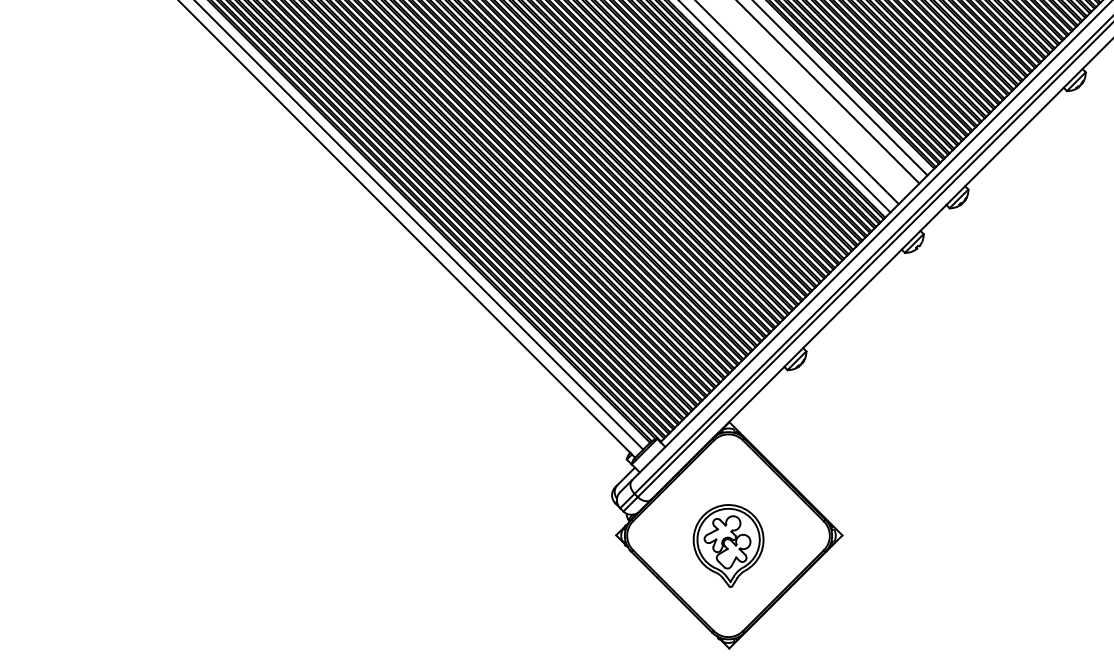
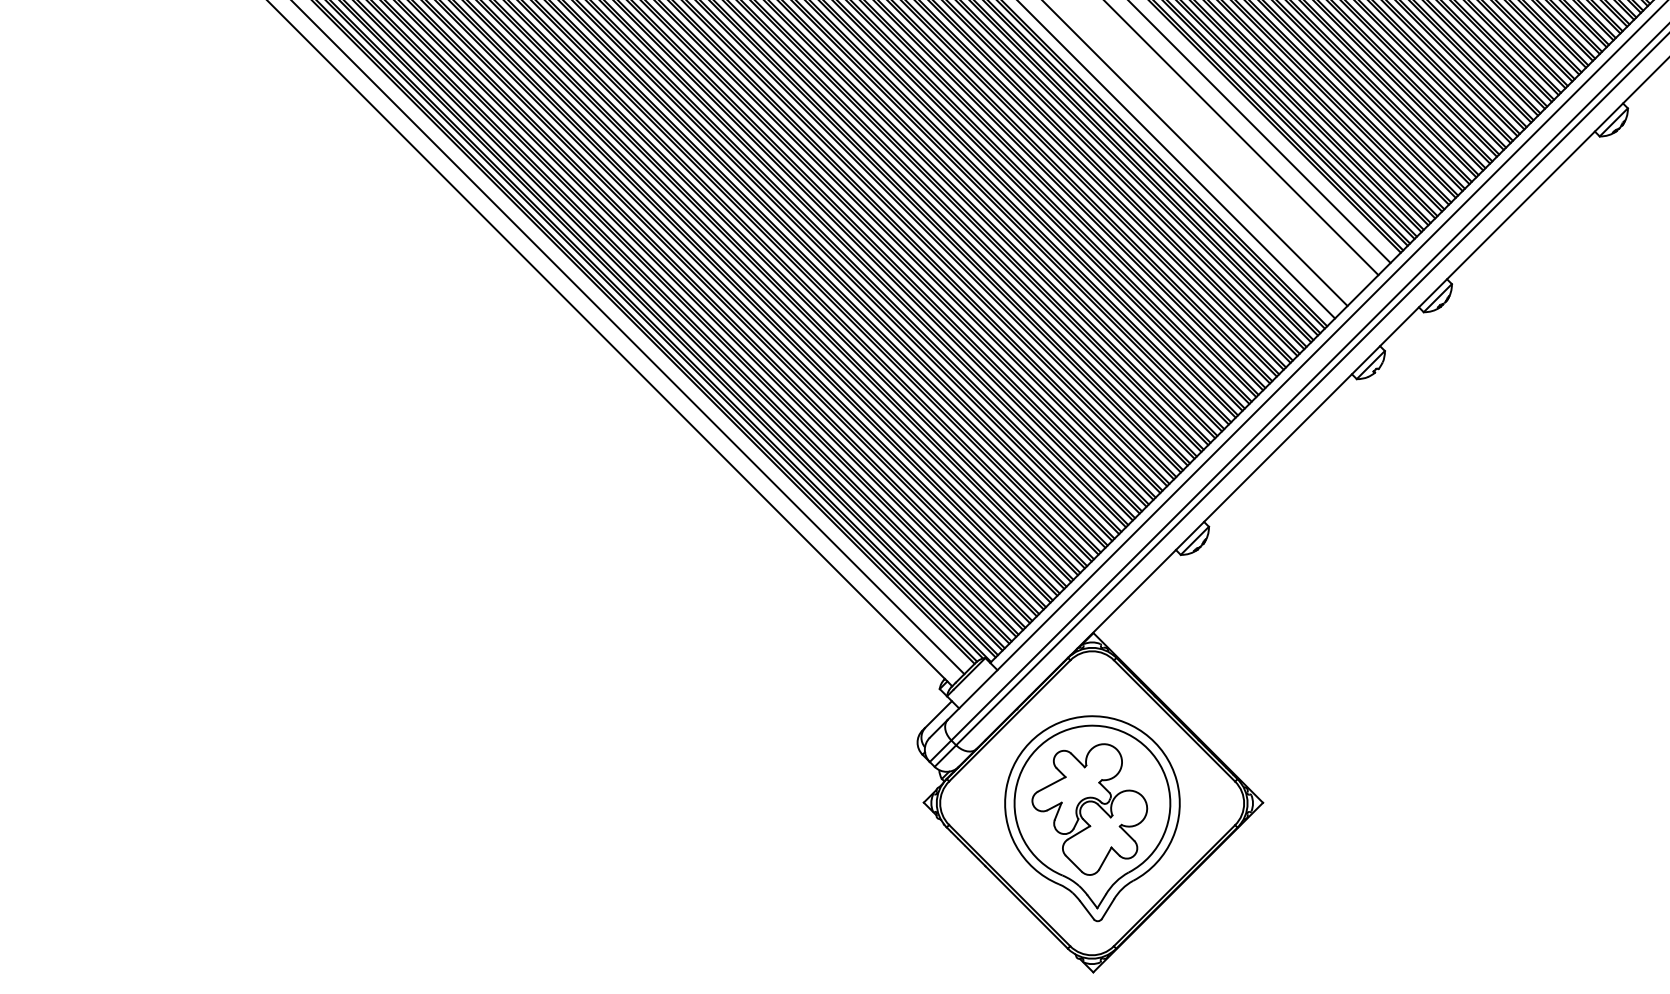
part: (728, 545) -> (1092, 817), size x1.67

